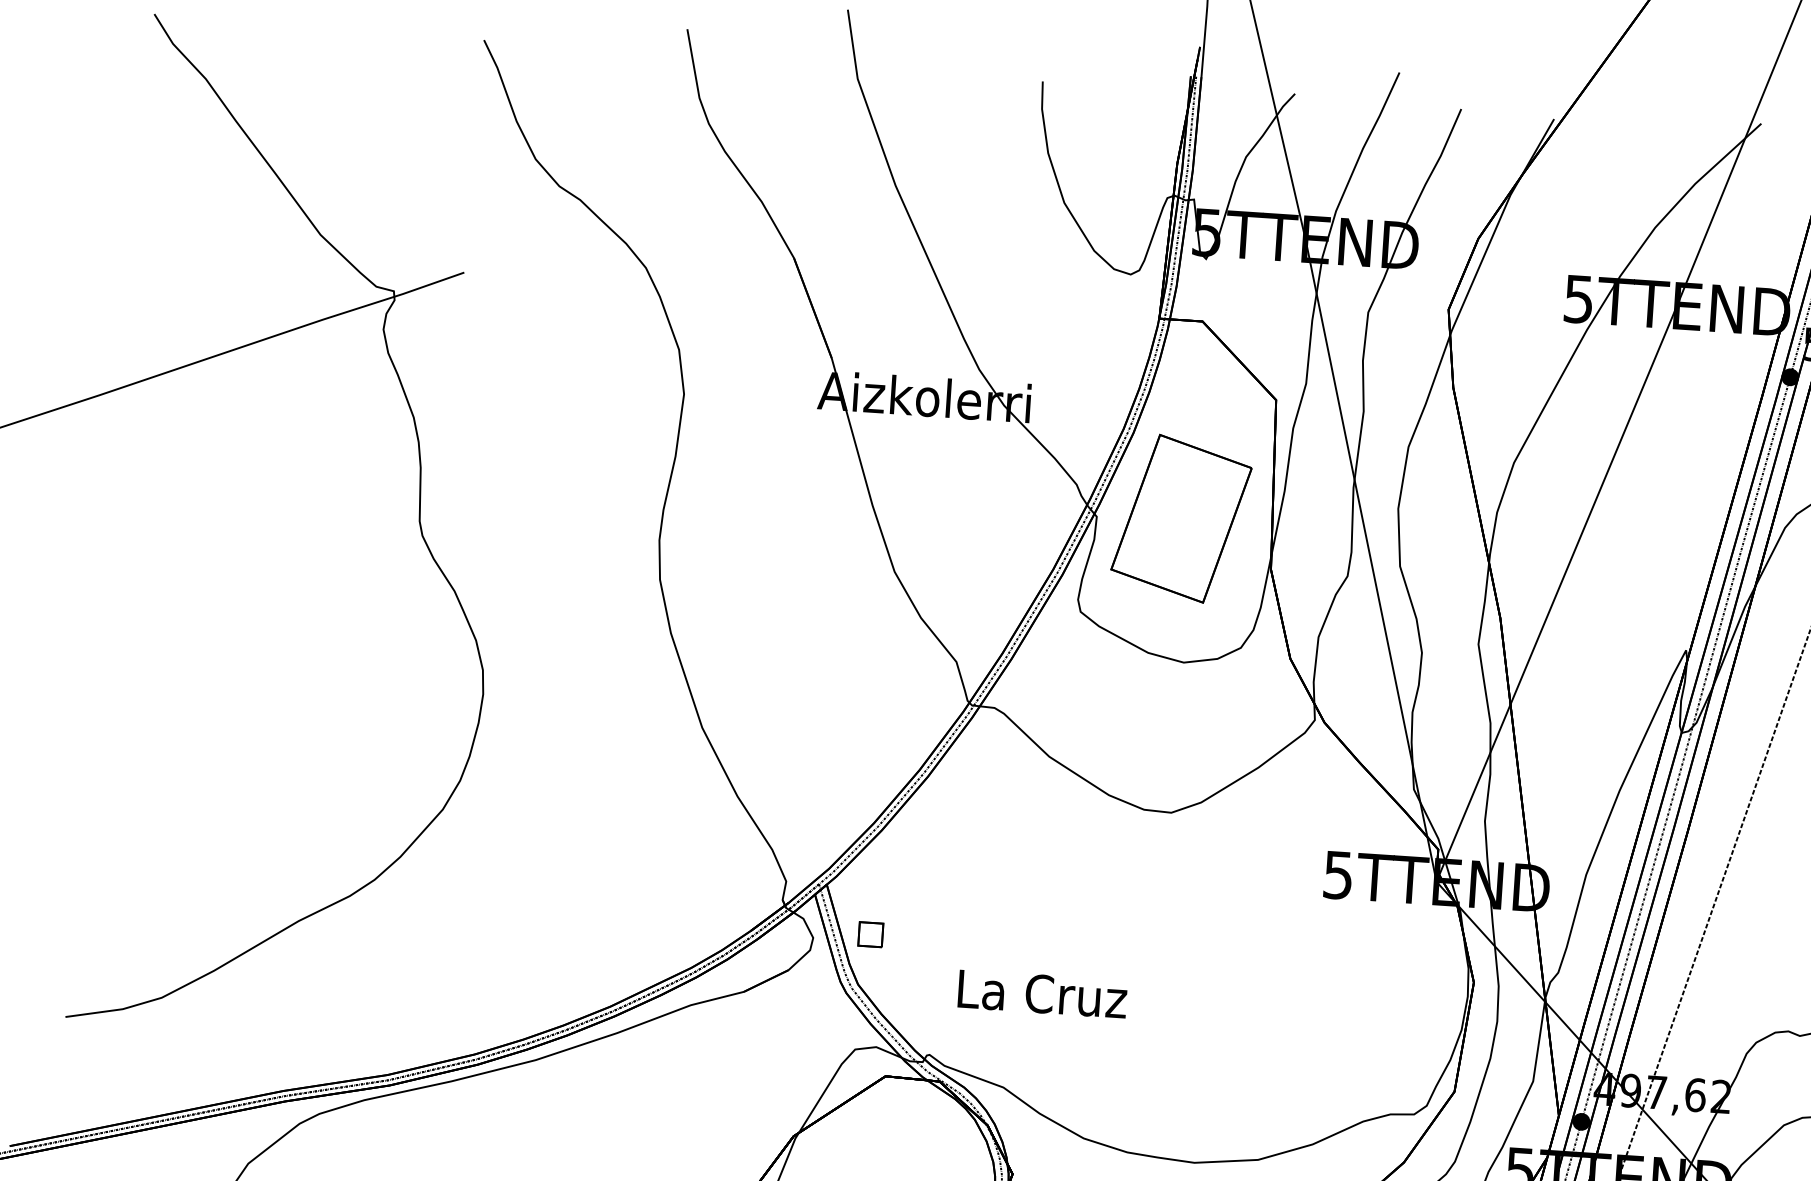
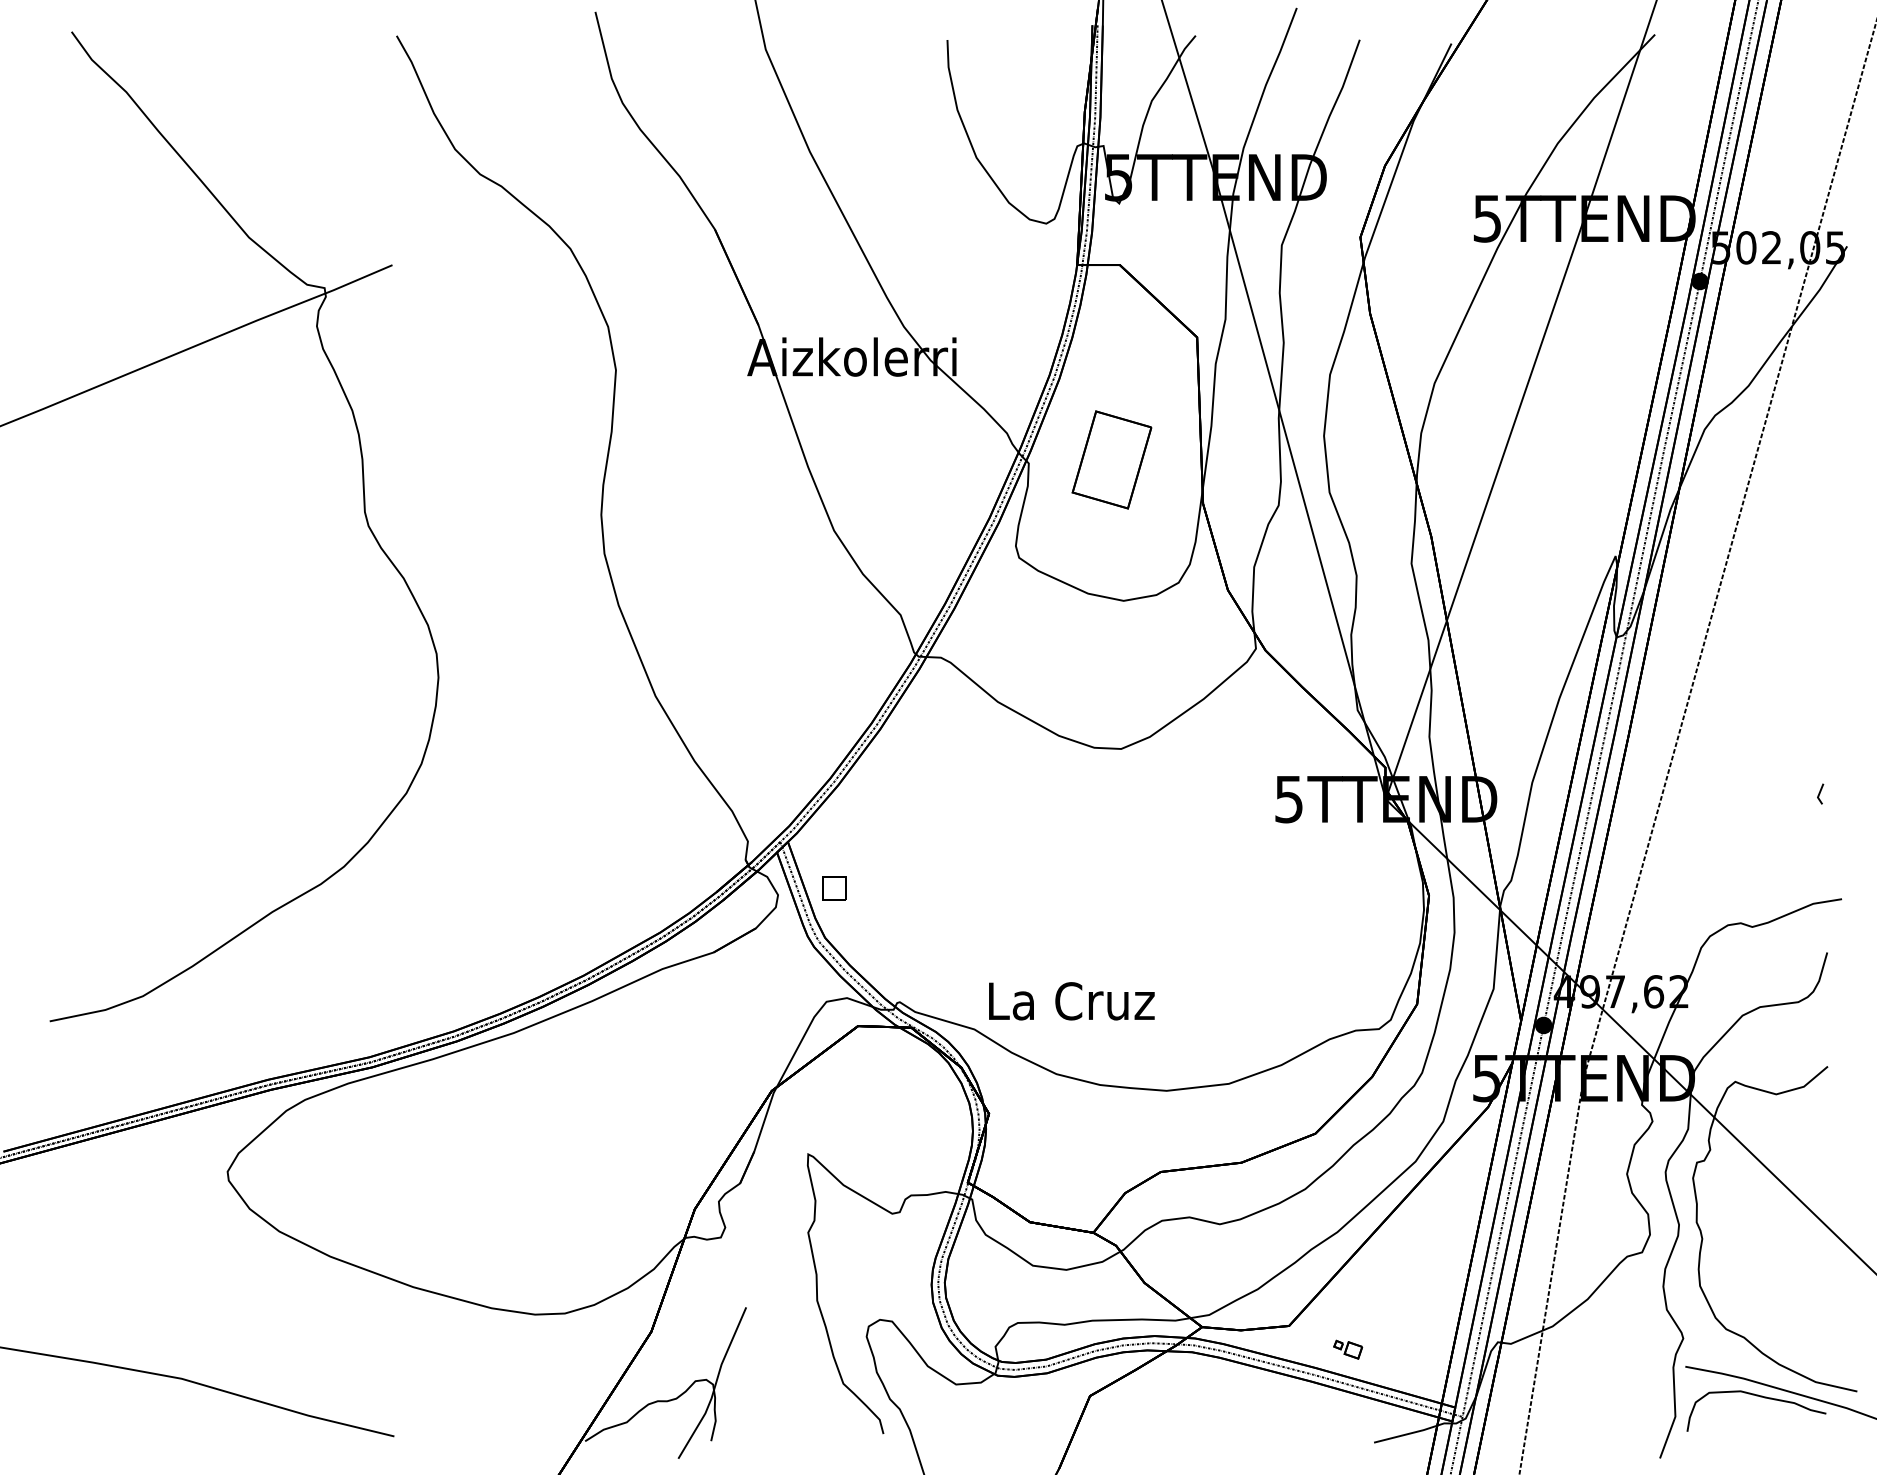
part: (1180, 518) -> (1111, 459), size x0.6
text: (1042, 994) -> (1071, 1001), moved

